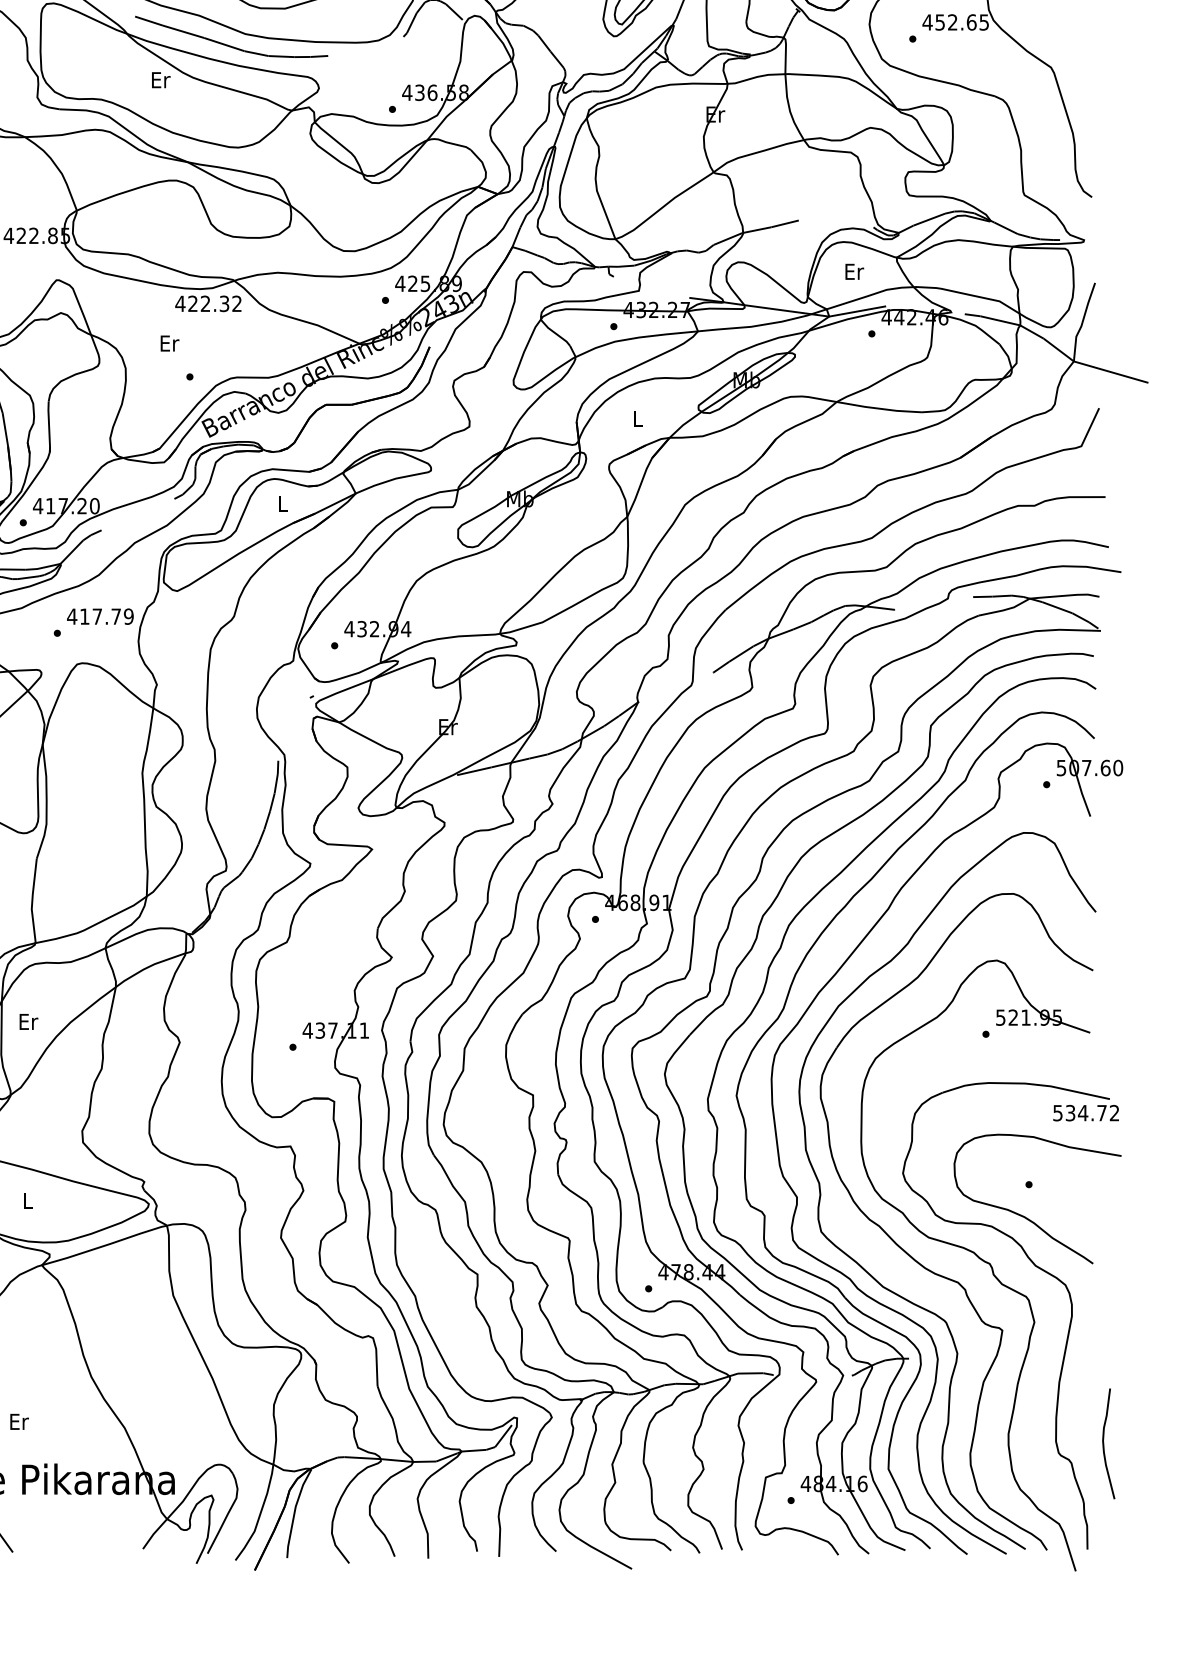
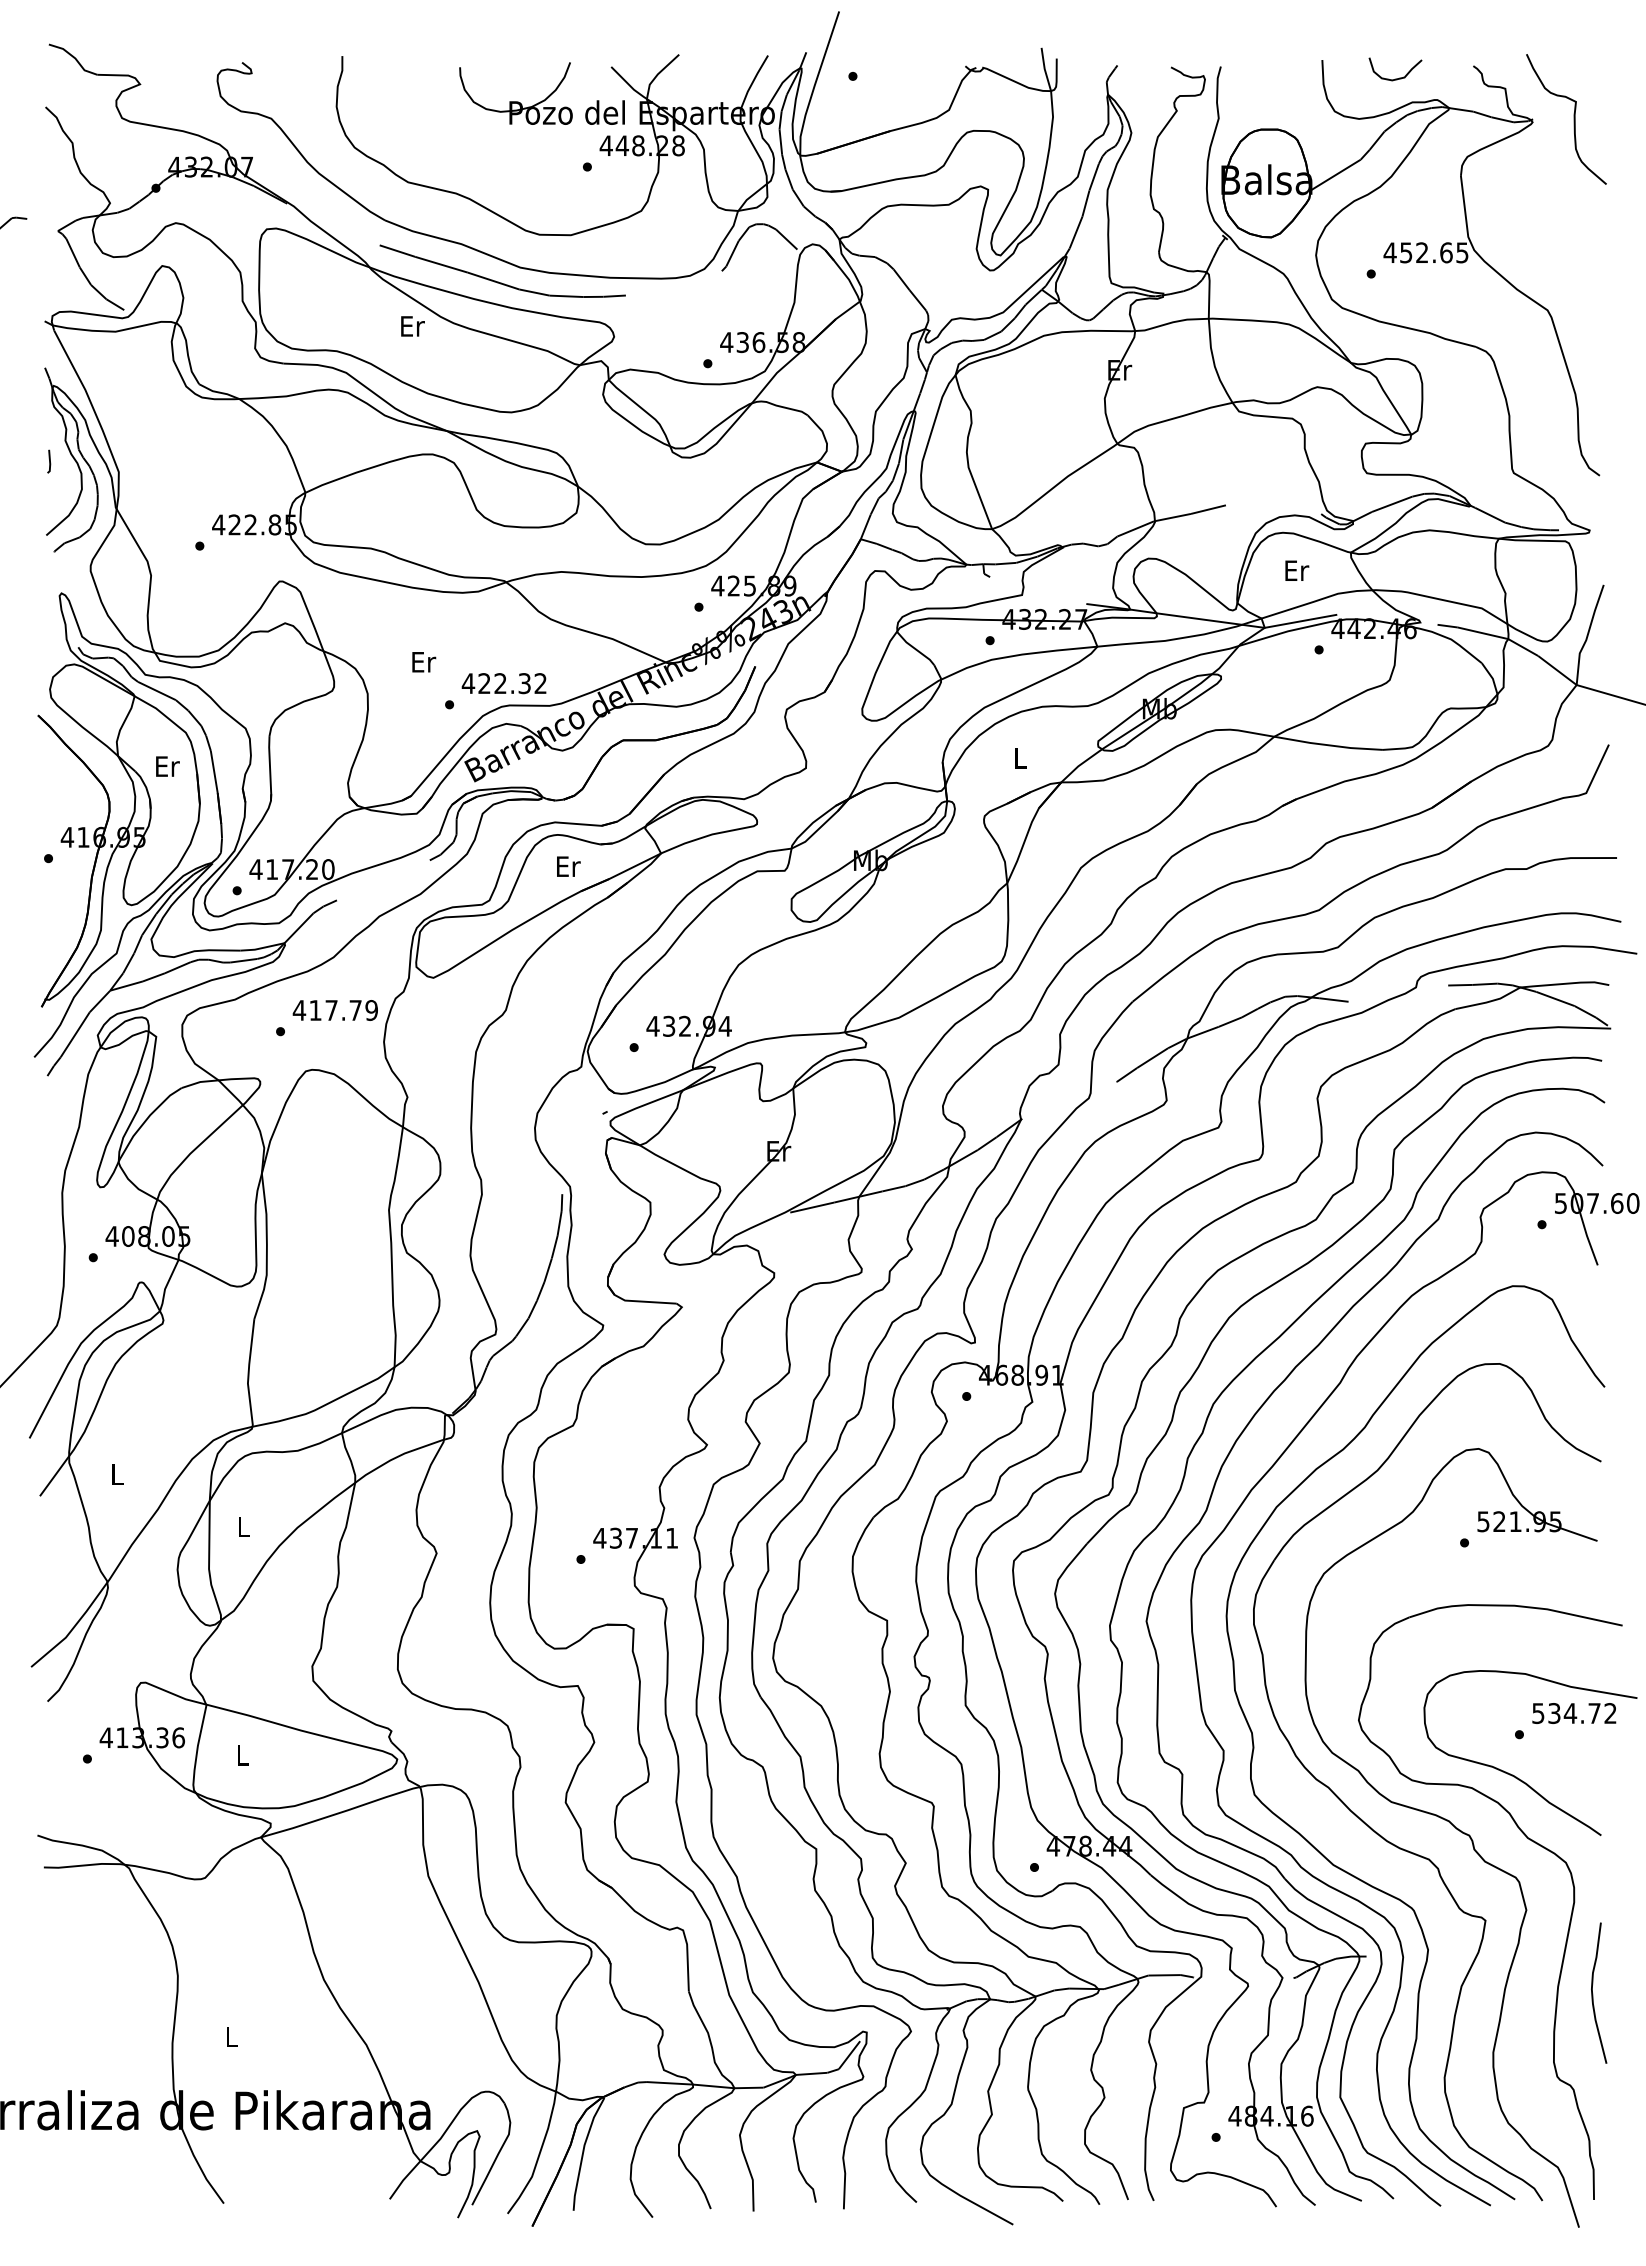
text: (207, 303) -> (503, 683), moved
text: (283, 503) -> (568, 866), L -> Er
text: (29, 1022) -> (244, 1527), Er -> L
text: (1086, 1113) -> (1574, 1713), moved
text: (19, 1422) -> (232, 2037), Er -> L
curve: (1104, 1444) -> (1593, 1993), moved

